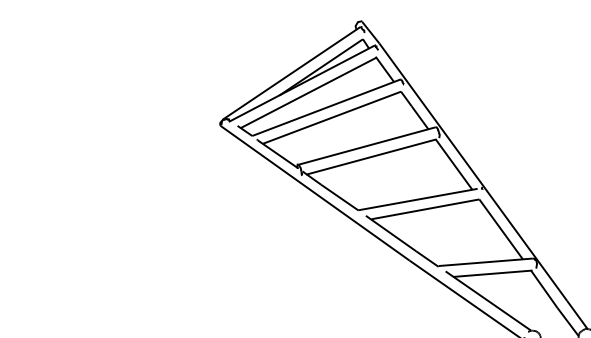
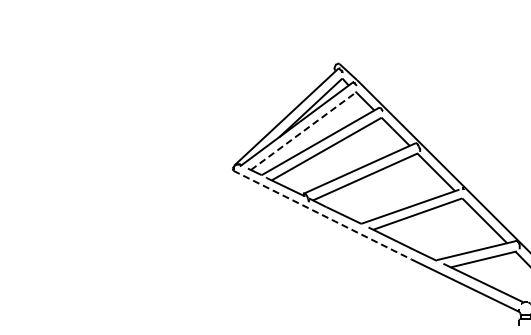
line: (308, 92) -> (303, 130), solid -> dashed
line: (314, 193) -> (322, 215), solid -> dashed

